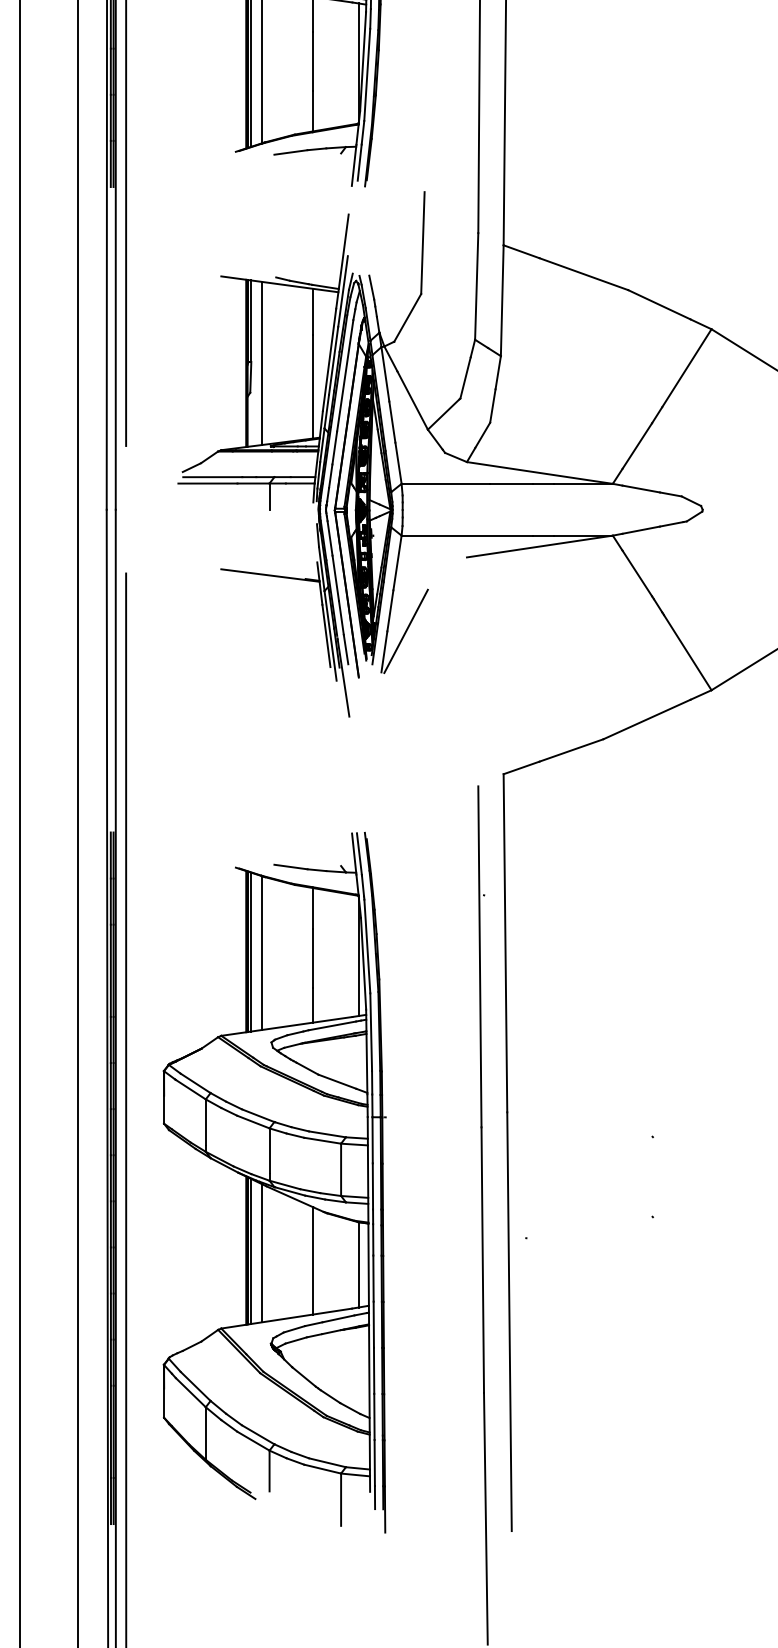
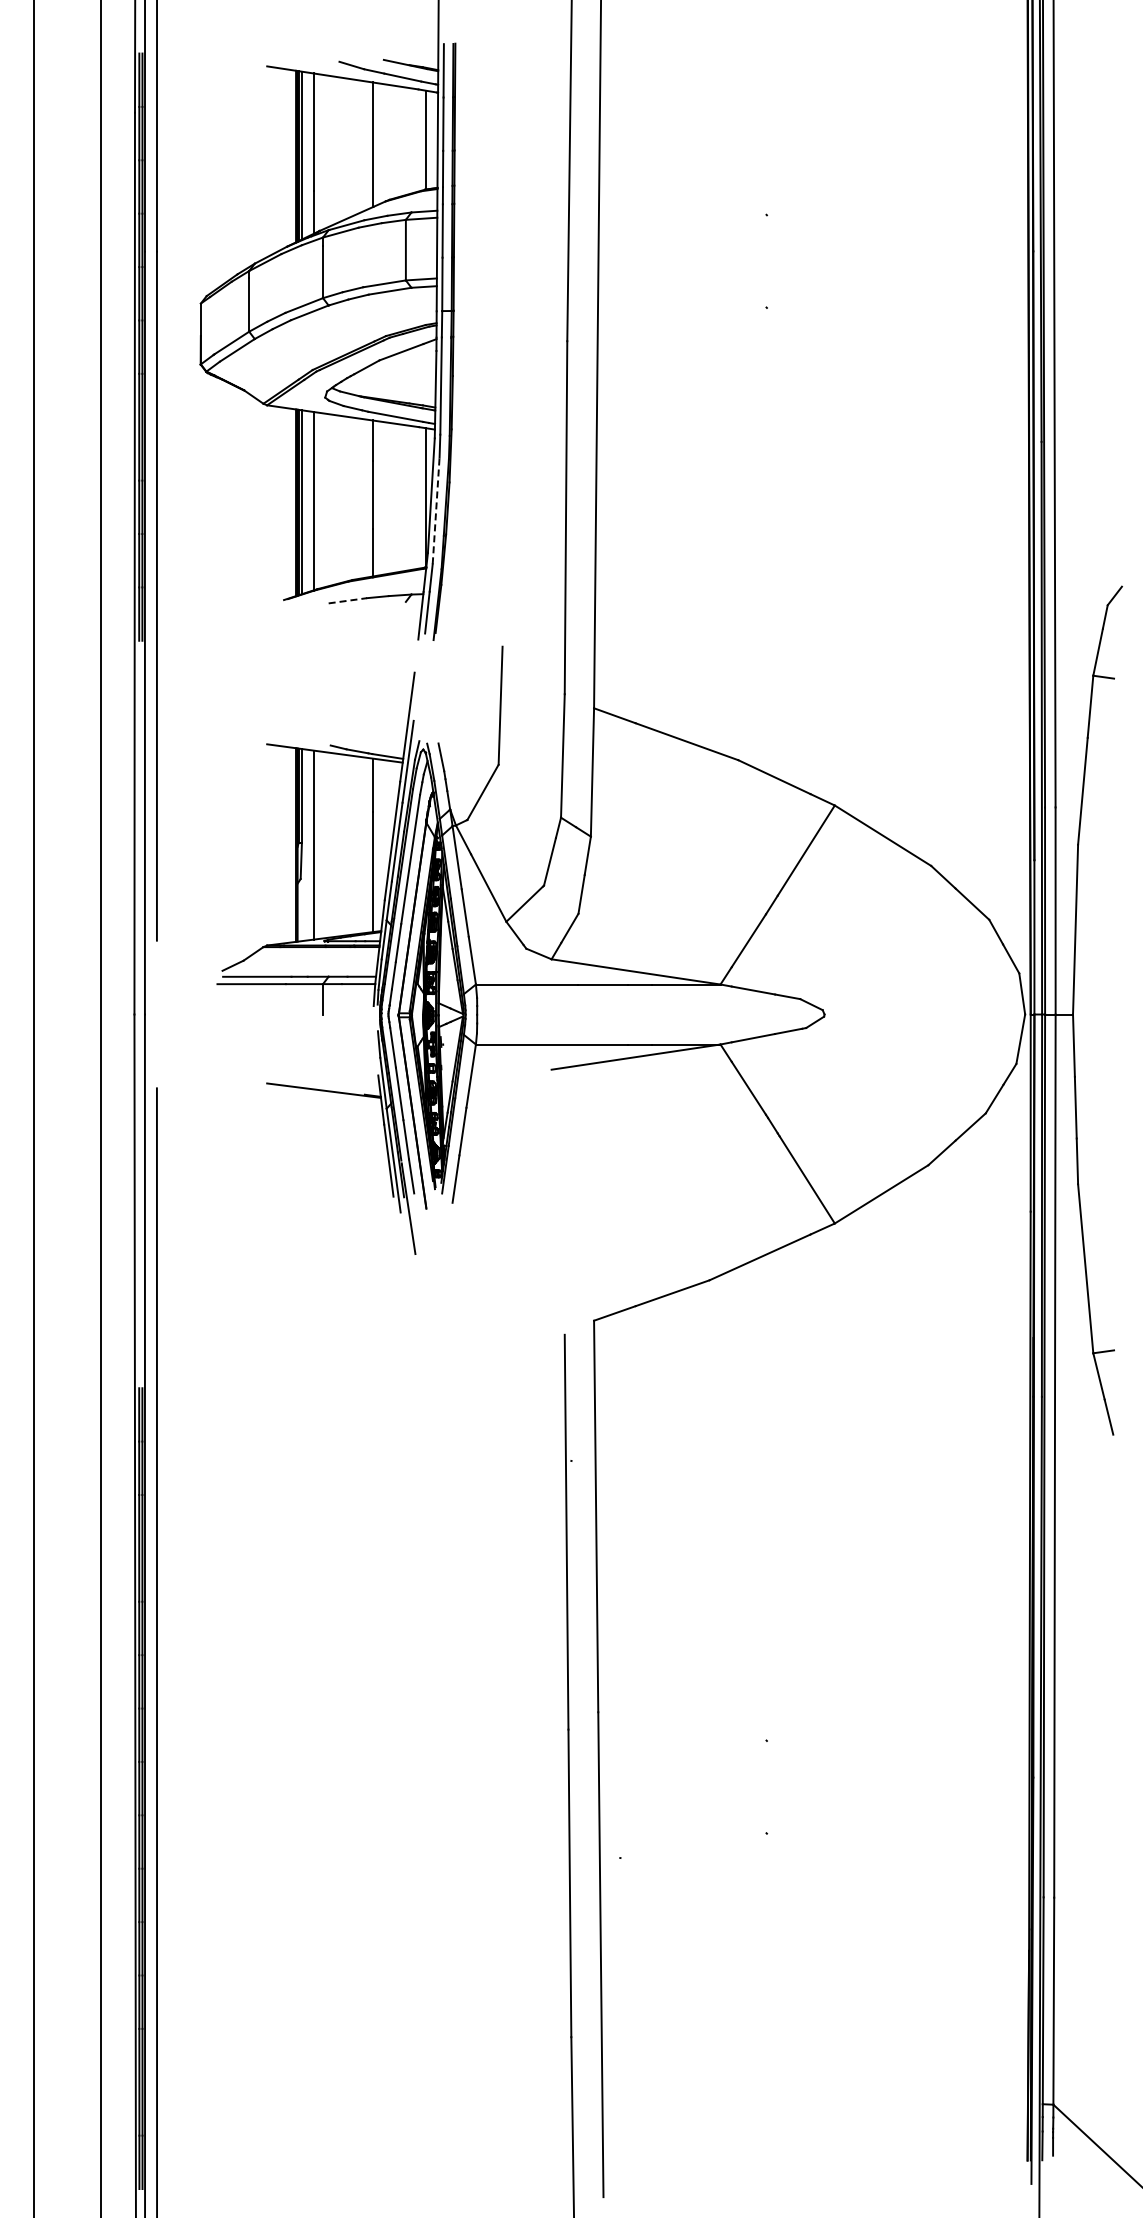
line: (367, 74) -> (436, 510), solid -> dashed
line: (291, 152) -> (348, 600), solid -> dashed
line: (405, 631) -> (480, 1155), removed
part: (274, 1182) -> (328, 1793), removed

